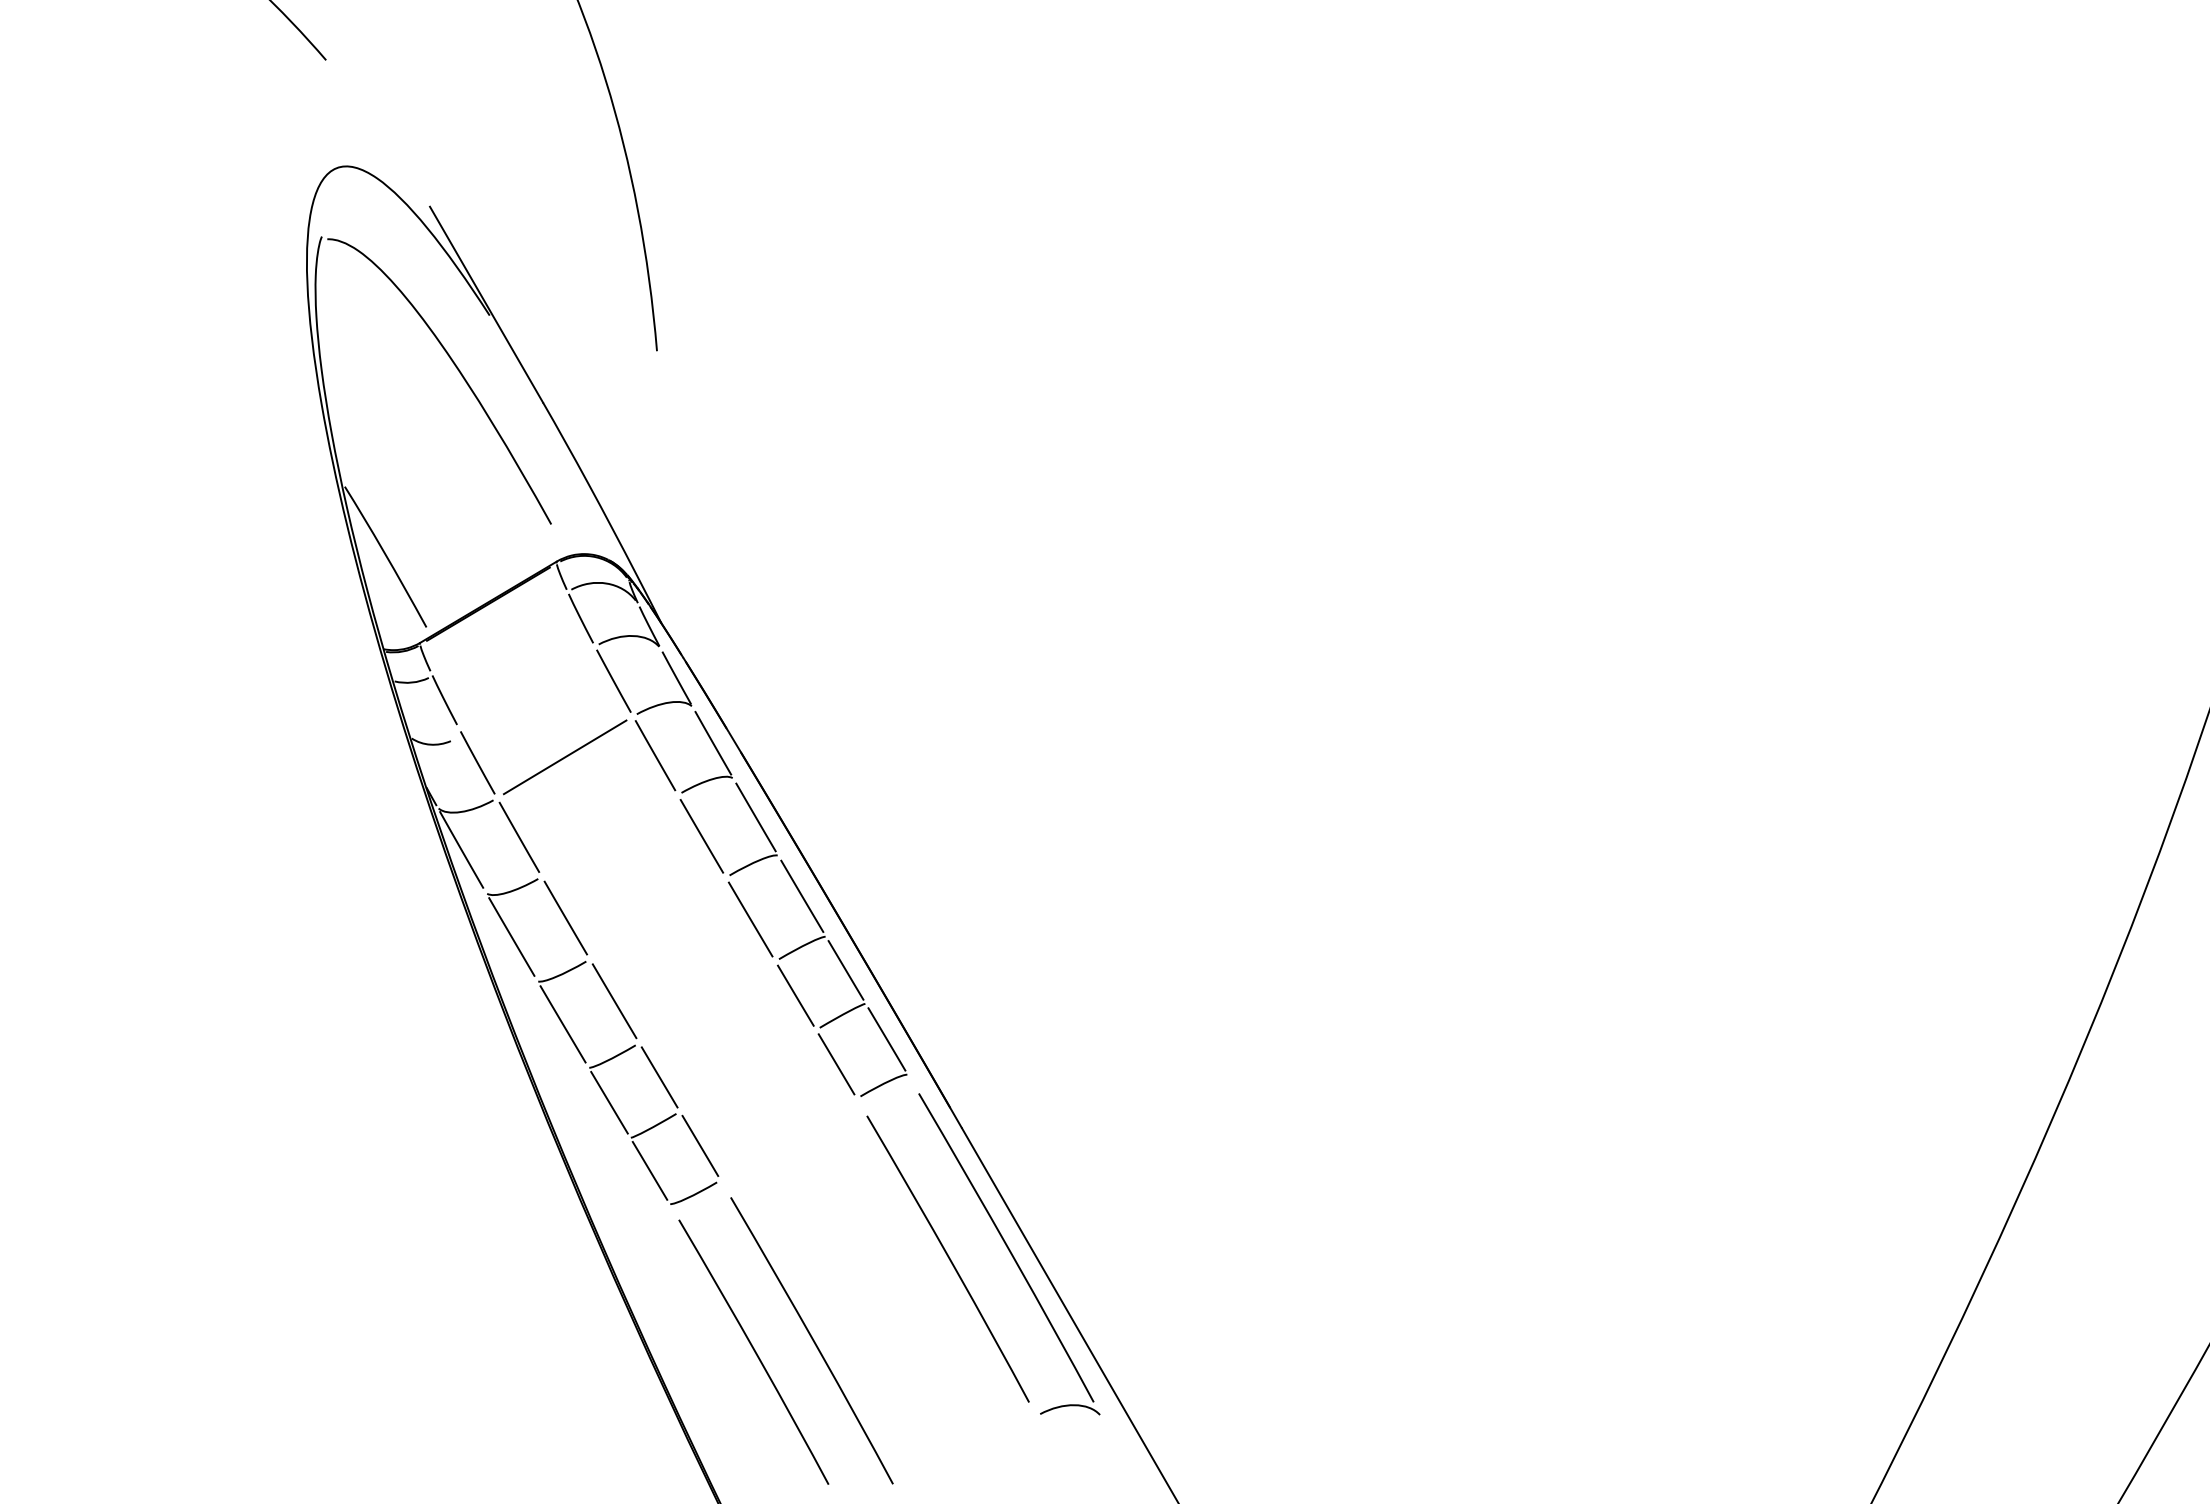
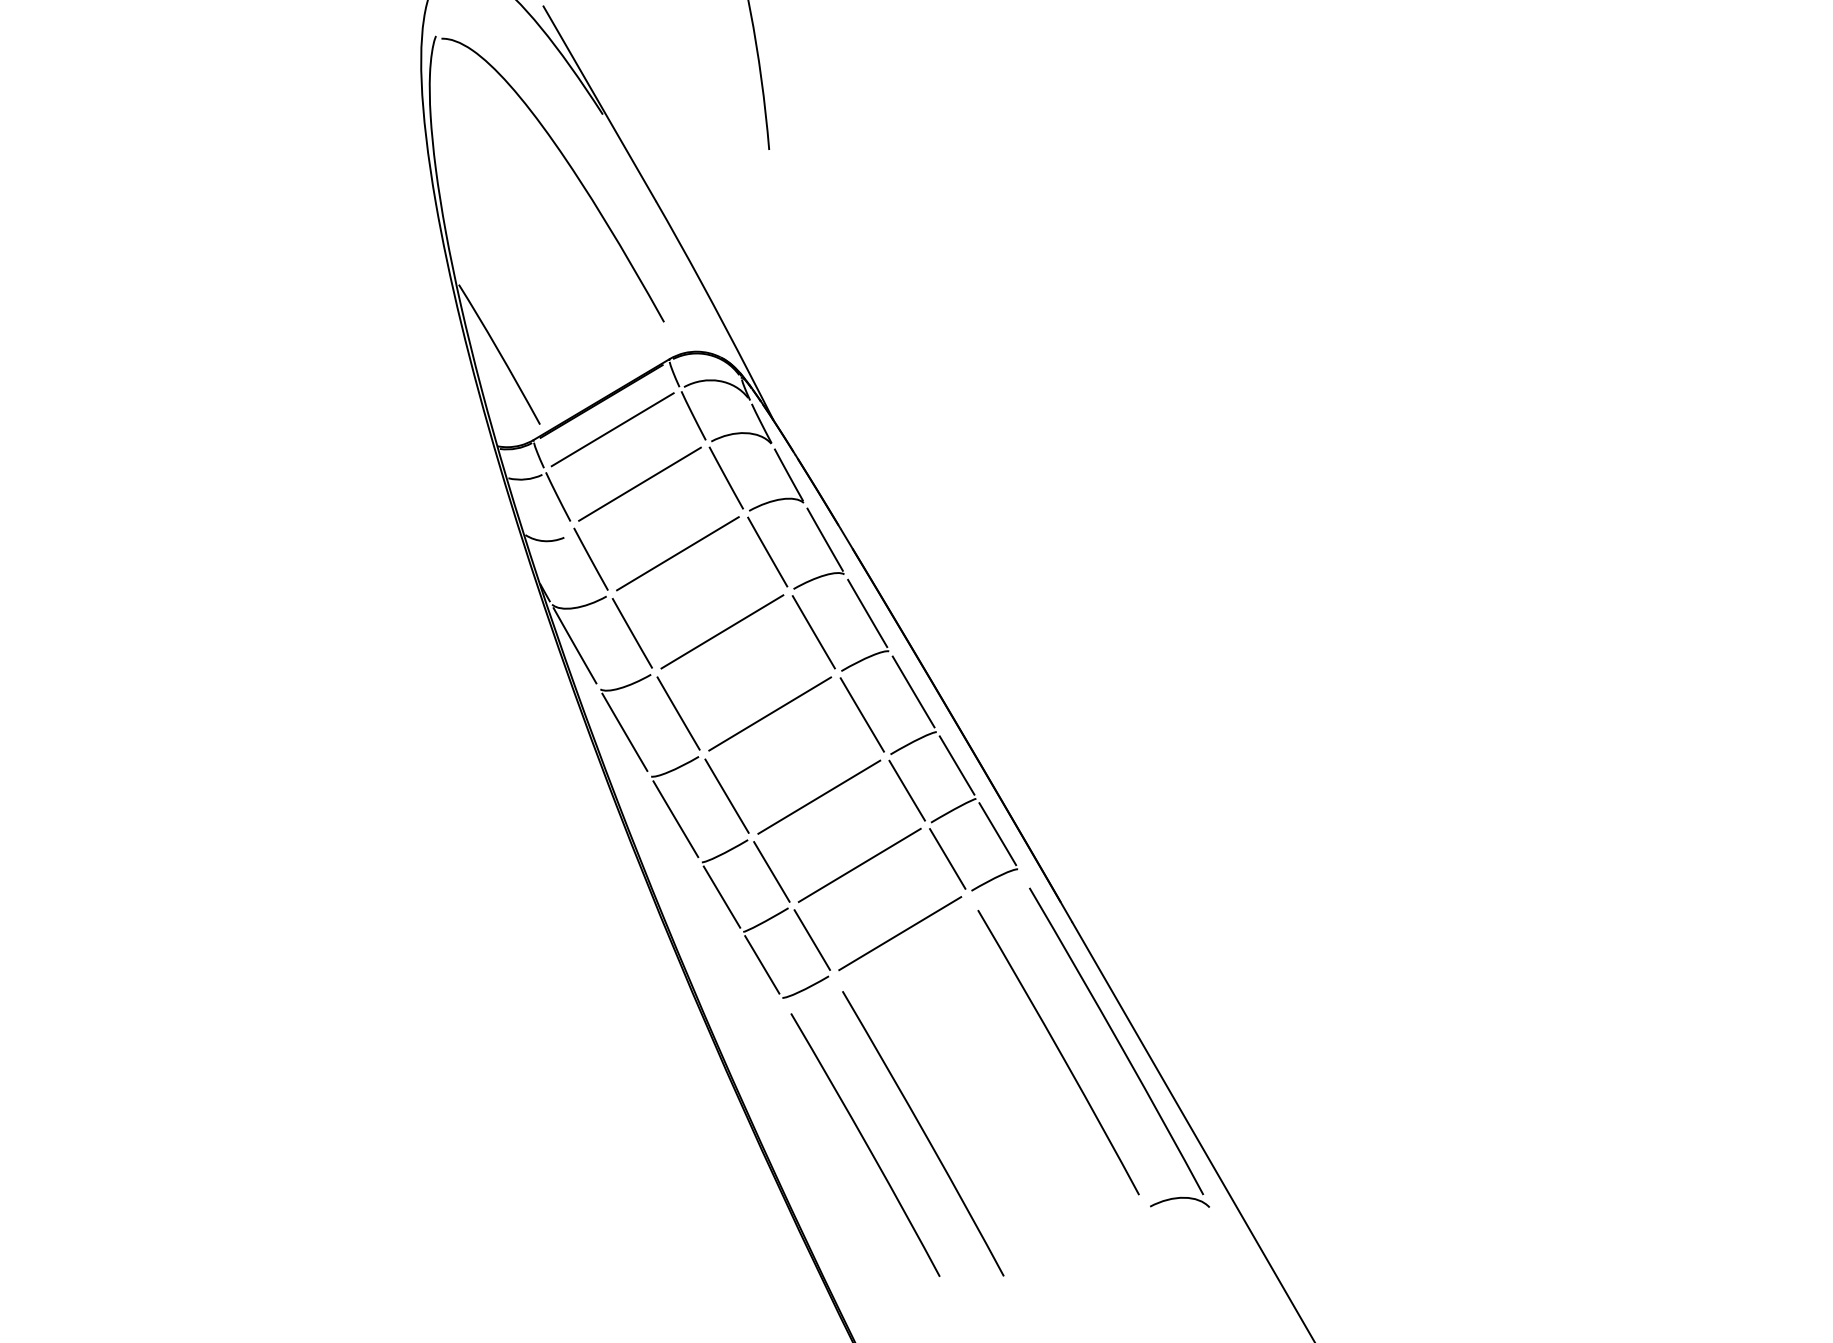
line: (499, 632) -> (612, 429), added
line: (526, 687) -> (639, 484), added
line: (609, 835) -> (721, 631), added
line: (657, 918) -> (769, 713), added
line: (707, 1002) -> (819, 797), added
line: (747, 1070) -> (859, 865), added
line: (788, 1139) -> (899, 933), added

